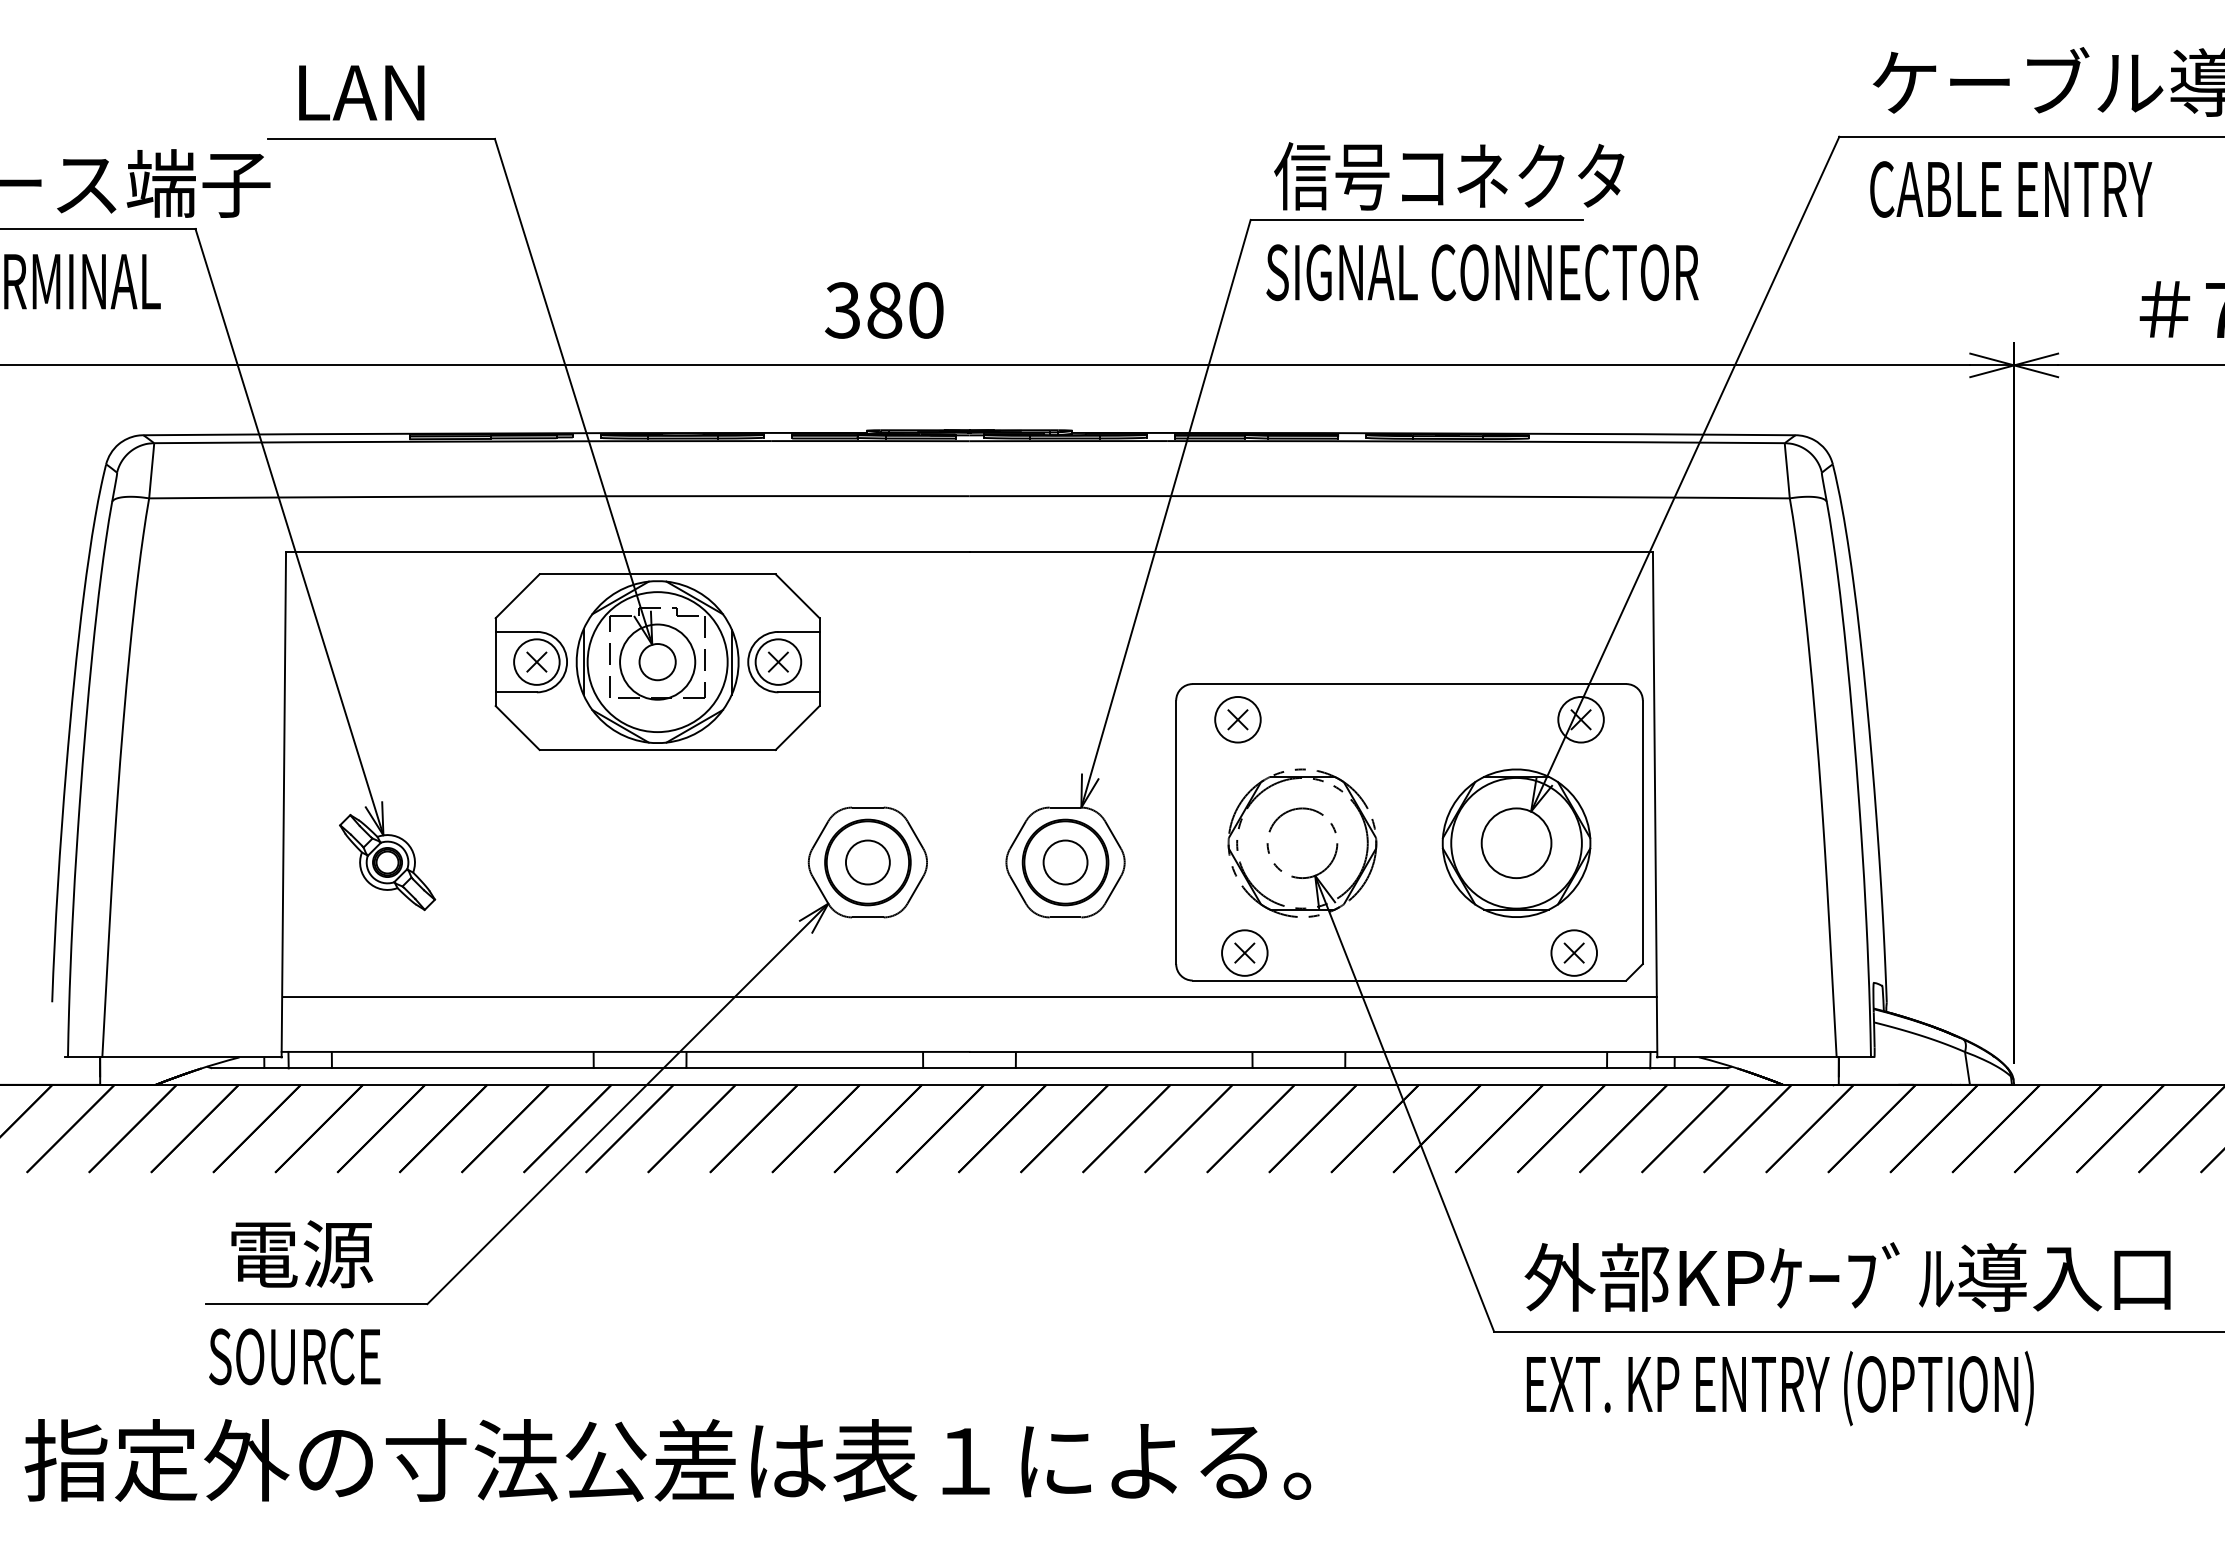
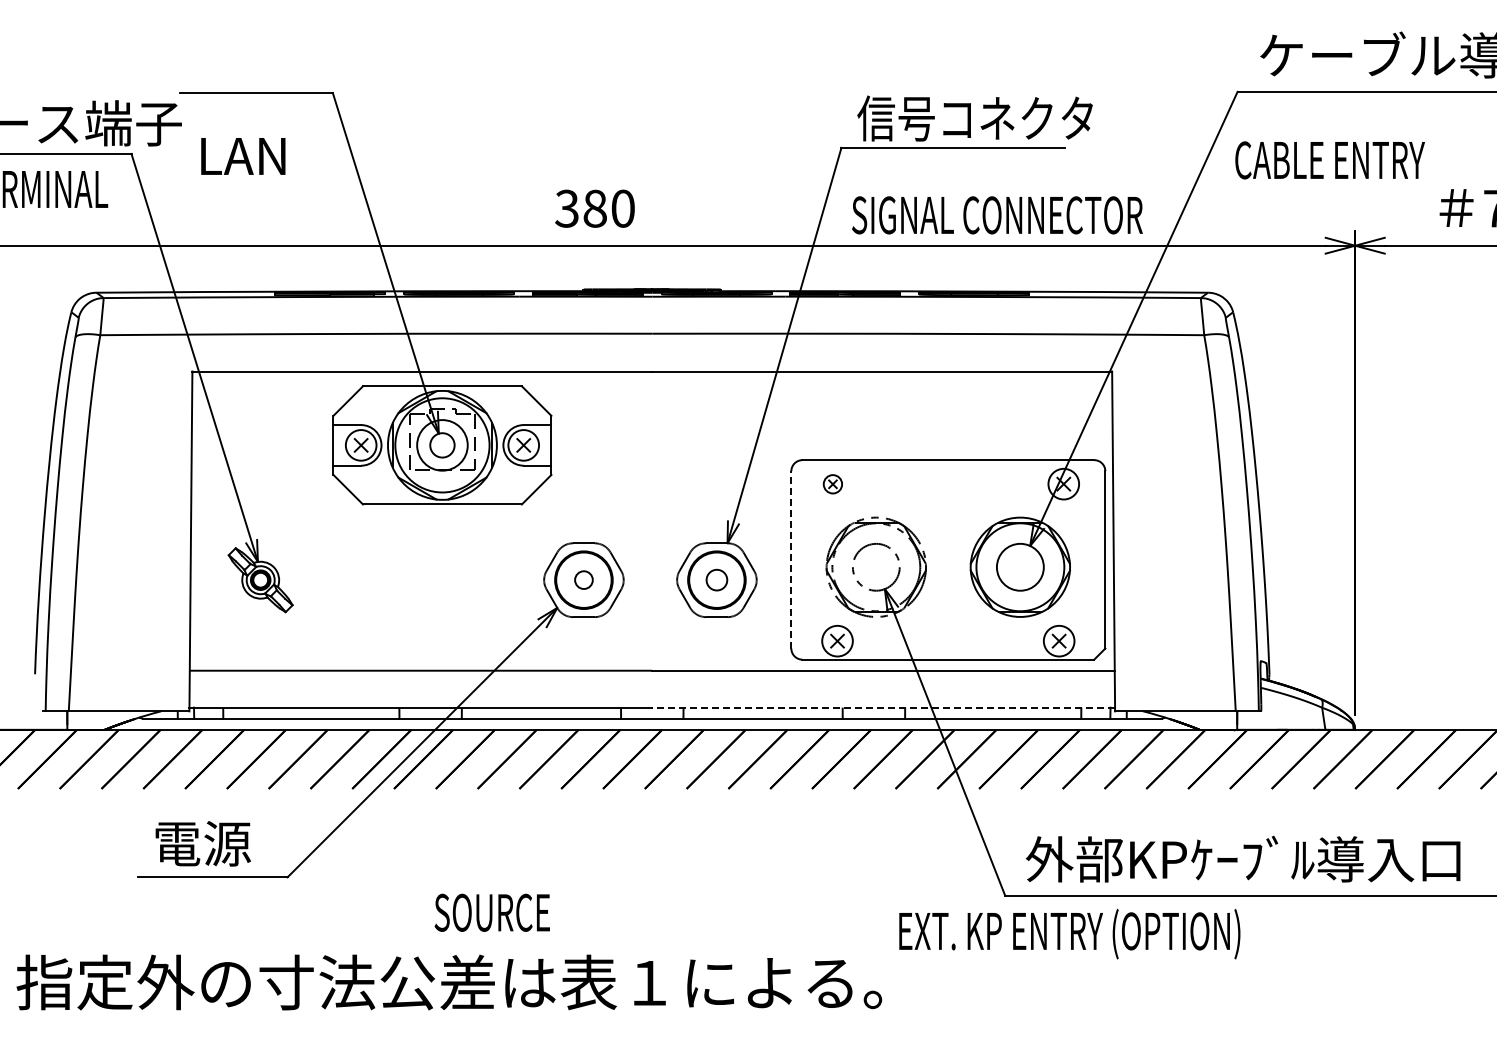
text: (361, 93) -> (243, 156), moved
text: (2010, 189) -> (1329, 160), moved
text: (1482, 272) -> (997, 215), moved
part: (1237, 720) -> (832, 484), size x0.6
line: (1176, 831) -> (791, 559), solid -> dashed
circle: (867, 861) -> (583, 579), size x0.6
circle: (1064, 861) -> (716, 579), size x0.7
line: (1313, 1051) -> (883, 707), solid -> dashed
text: (293, 1356) -> (491, 912), moved
text: (1779, 1389) -> (1069, 934), moved

